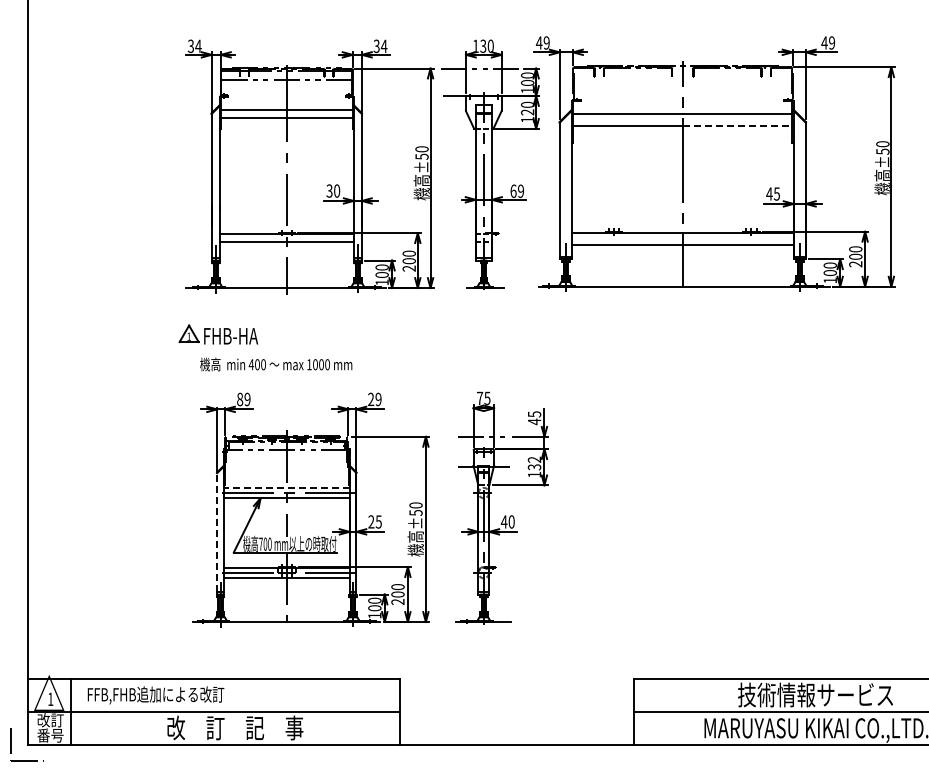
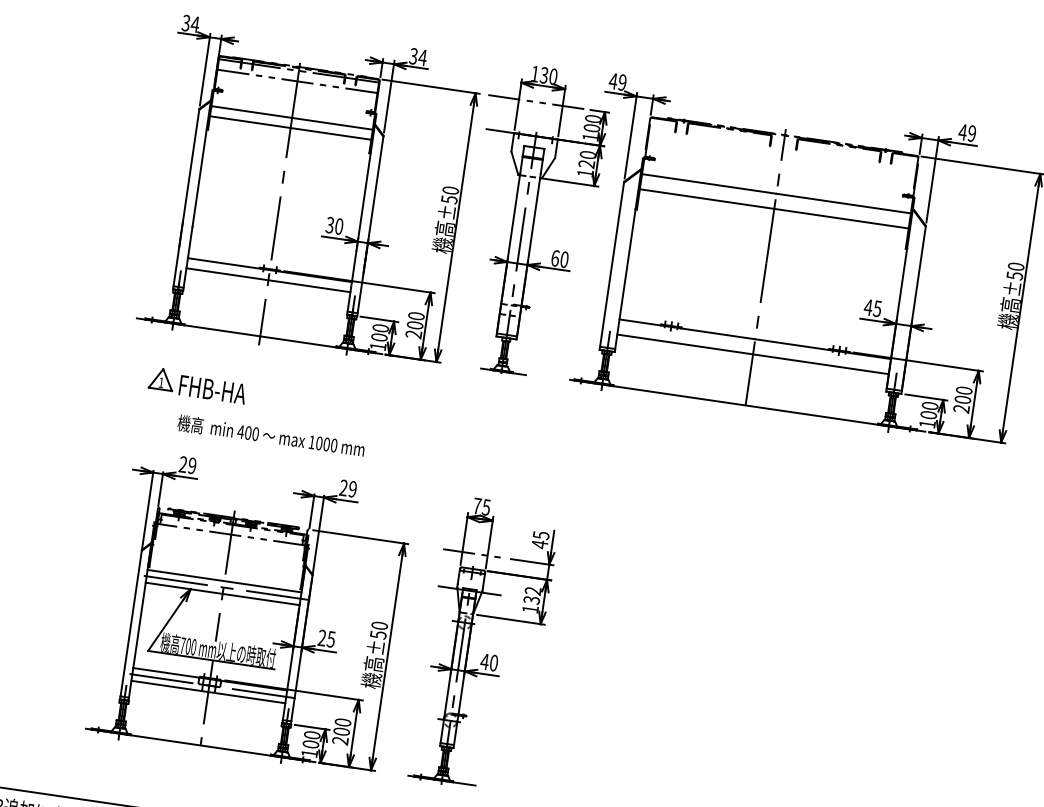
line: (737, 126) -> (841, 219), dashed -> solid
text: (521, 191) -> (565, 260), 69 -> 60
part: (218, 334) -> (197, 385), moved
text: (276, 364) -> (271, 436), moved
text: (240, 399) -> (183, 464), 89 -> 29
line: (286, 487) -> (224, 580), dashed -> solid
line: (217, 532) -> (131, 623), dashed -> solid

